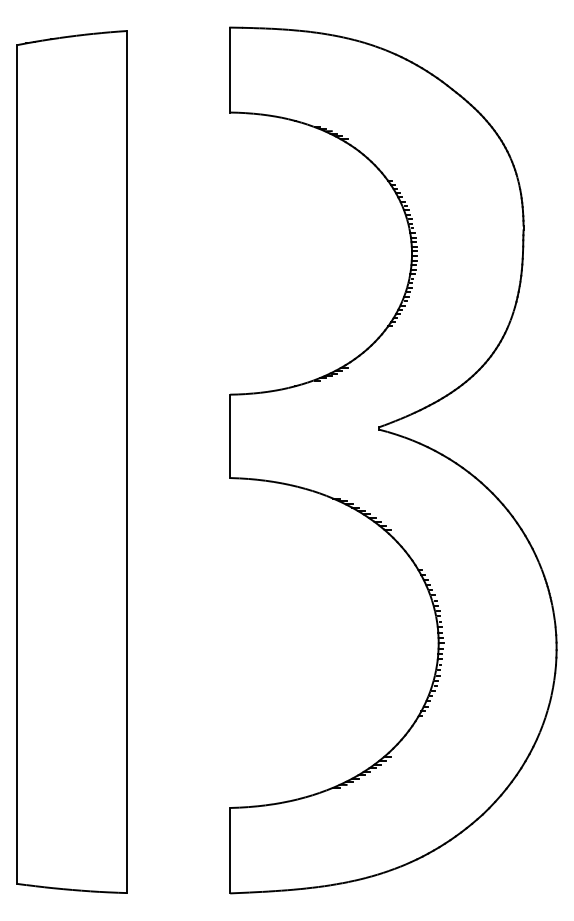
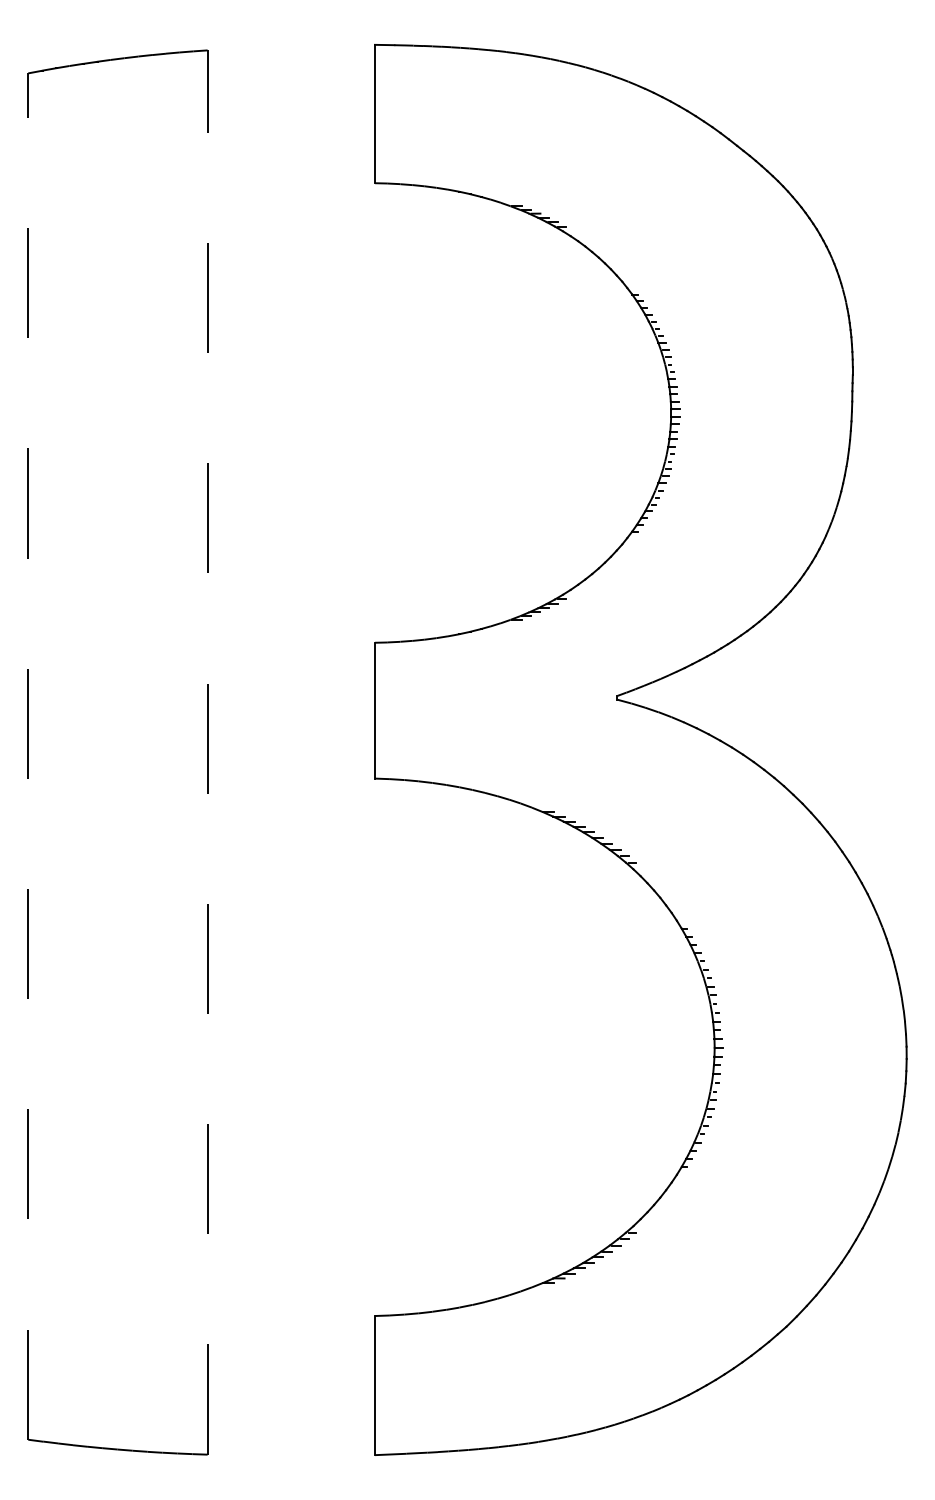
line: (127, 461) -> (207, 751), solid -> dashed
line: (17, 464) -> (28, 756), solid -> dashed

